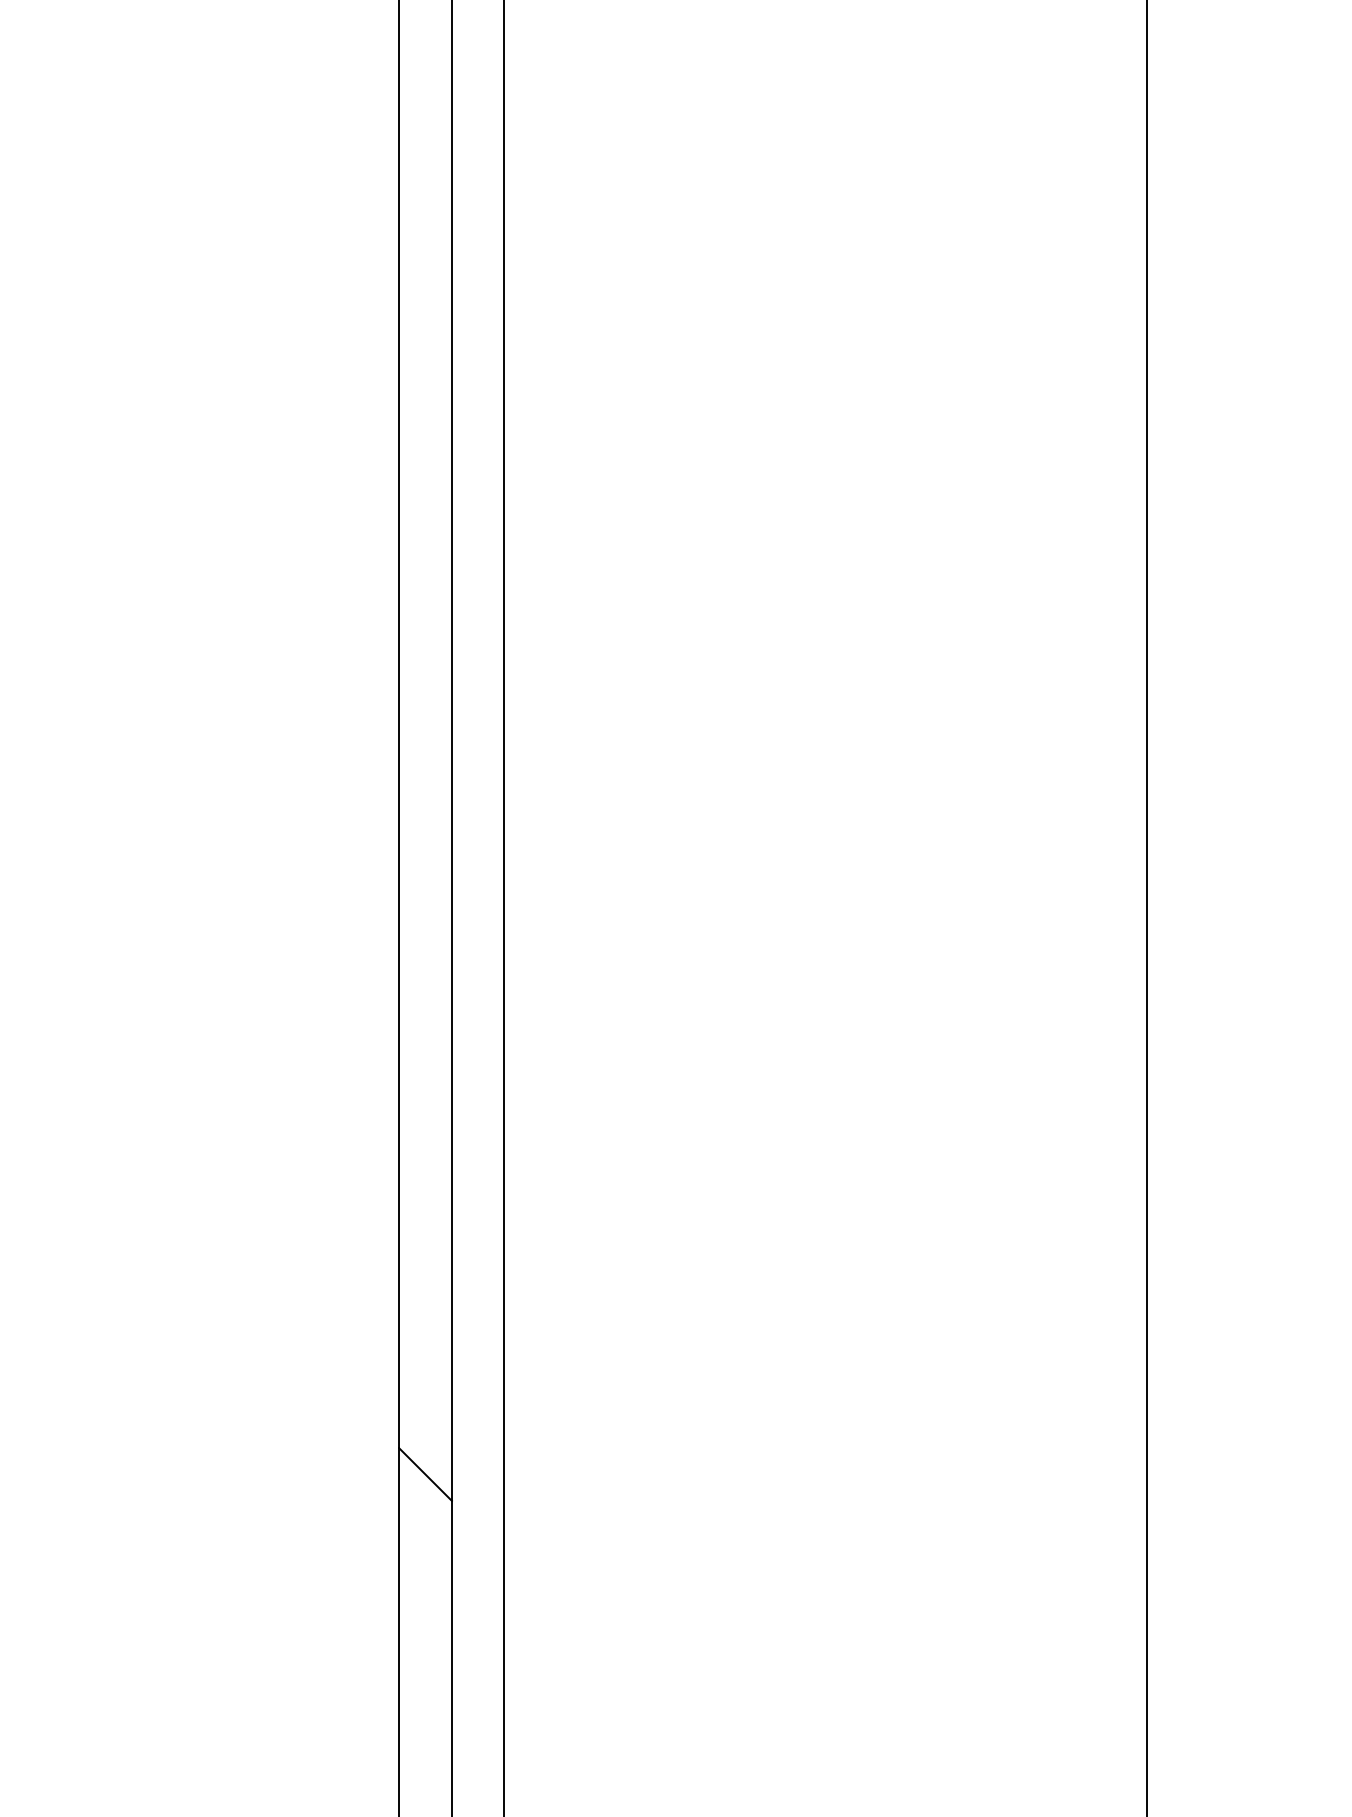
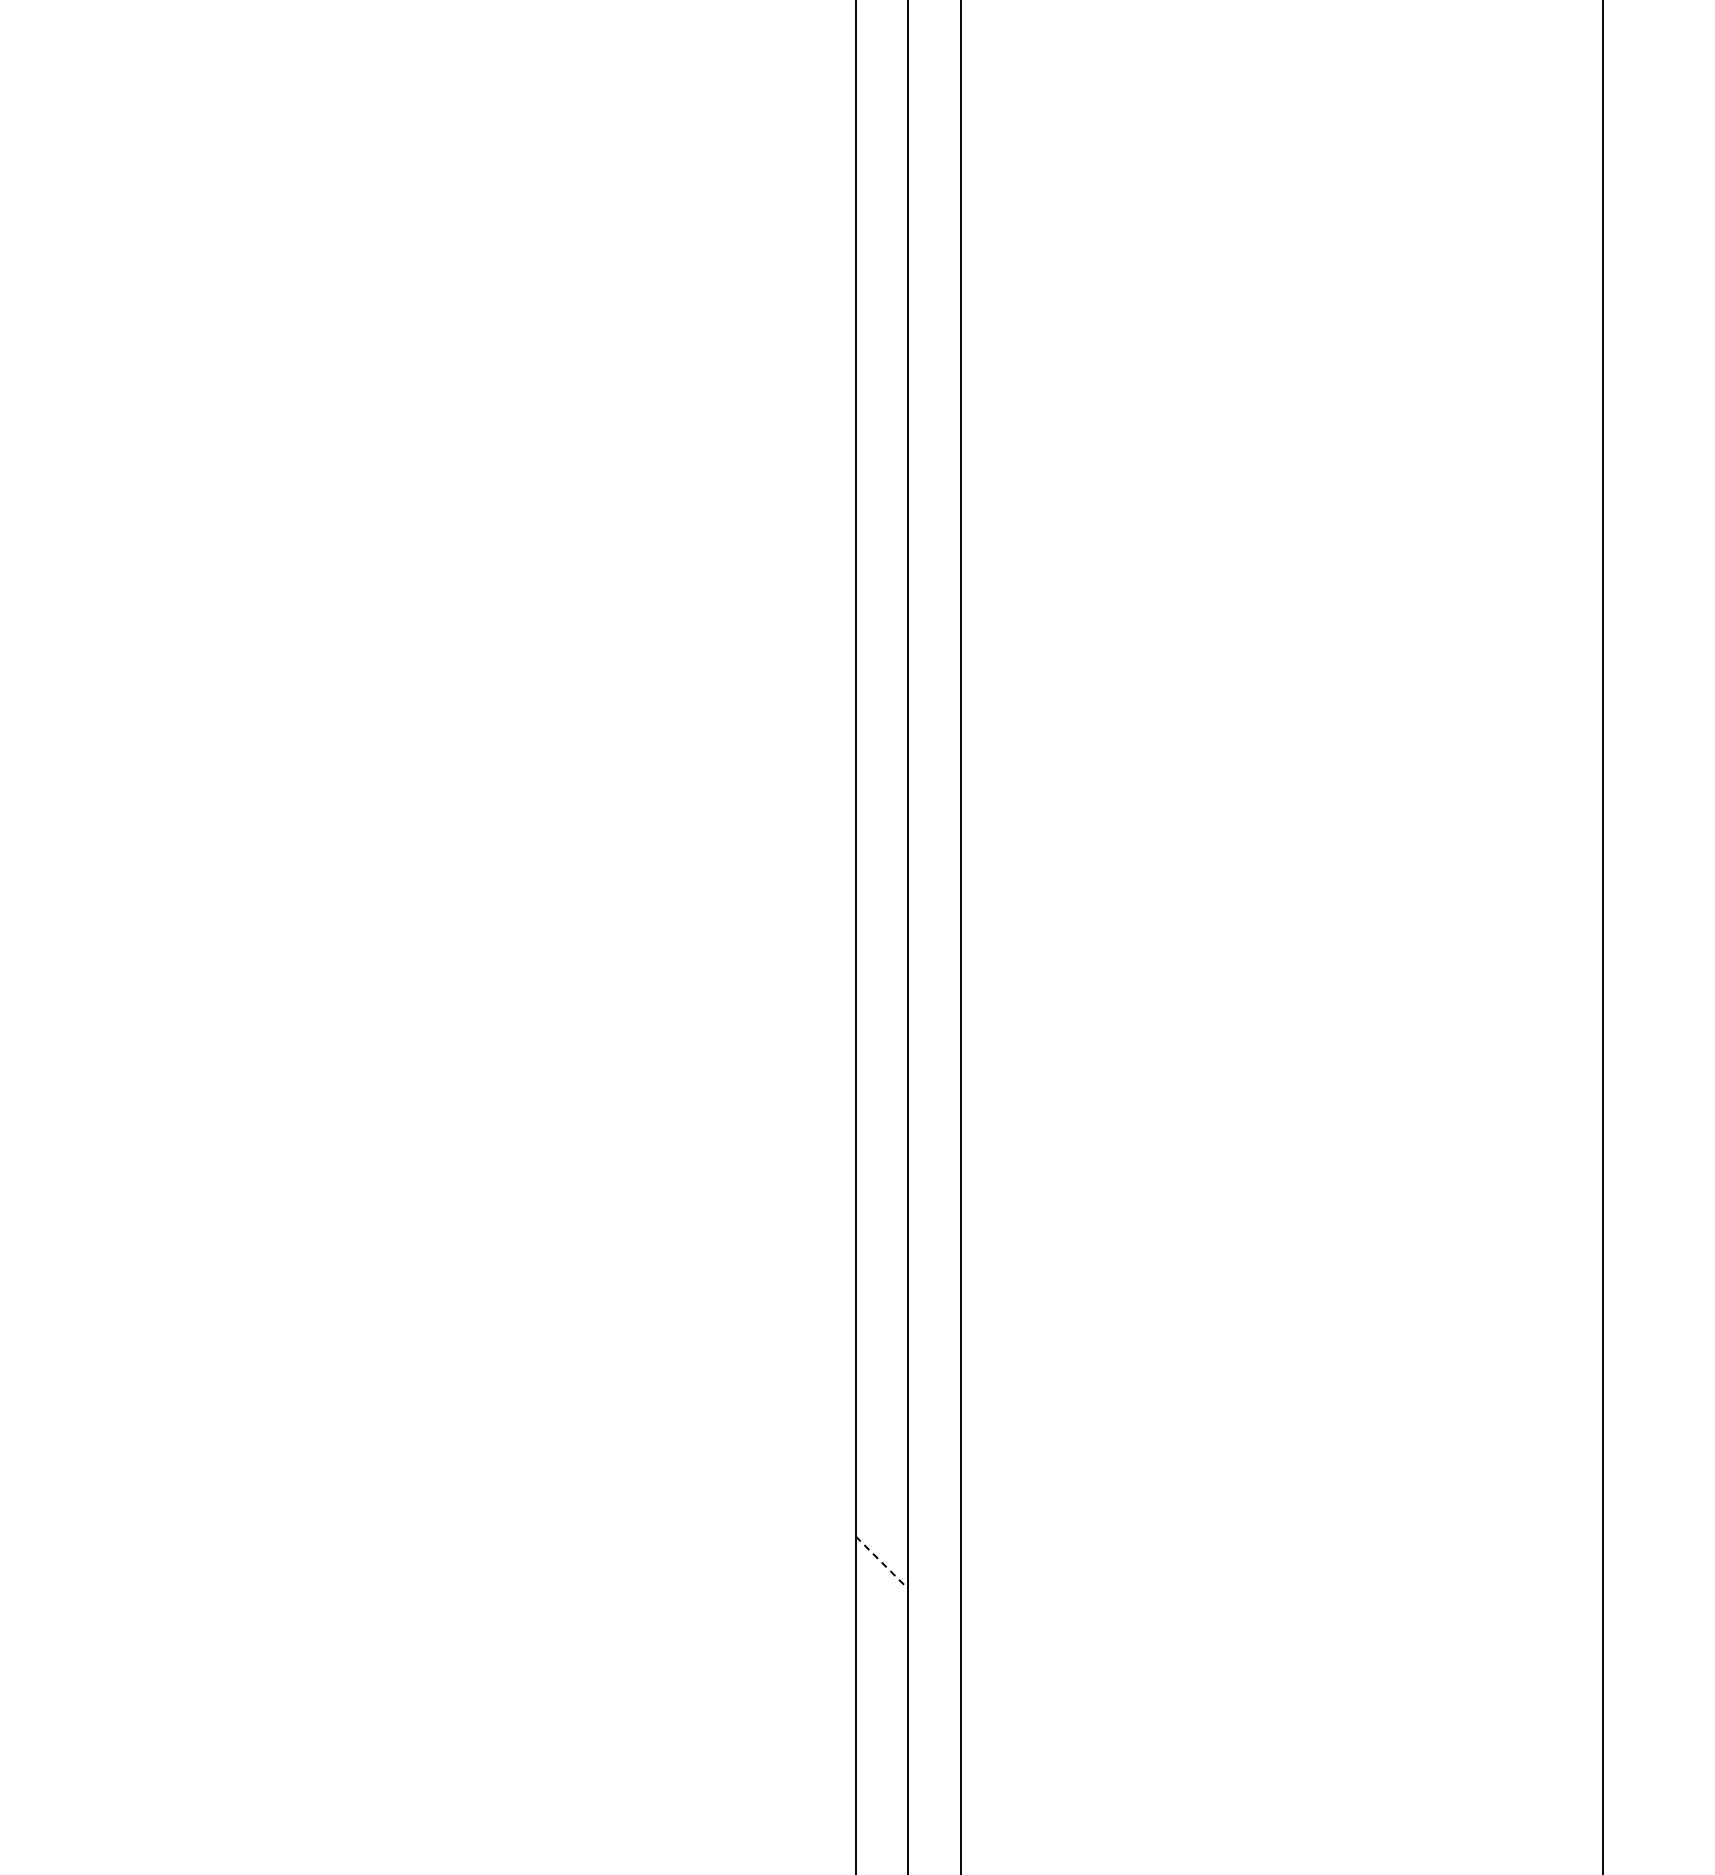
line: (426, 1475) -> (882, 1563), solid -> dashed

